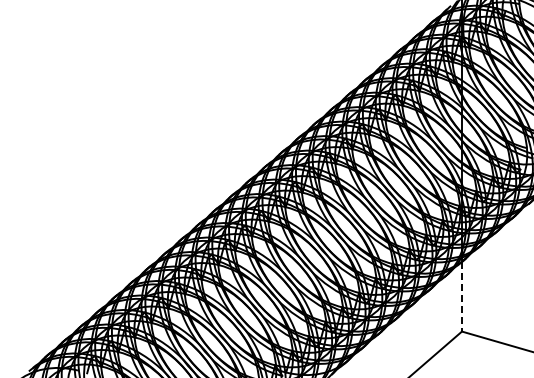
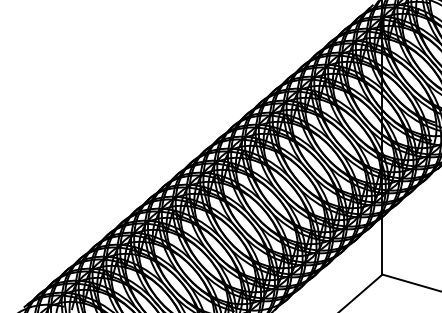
line: (461, 296) -> (382, 245), dashed -> solid

